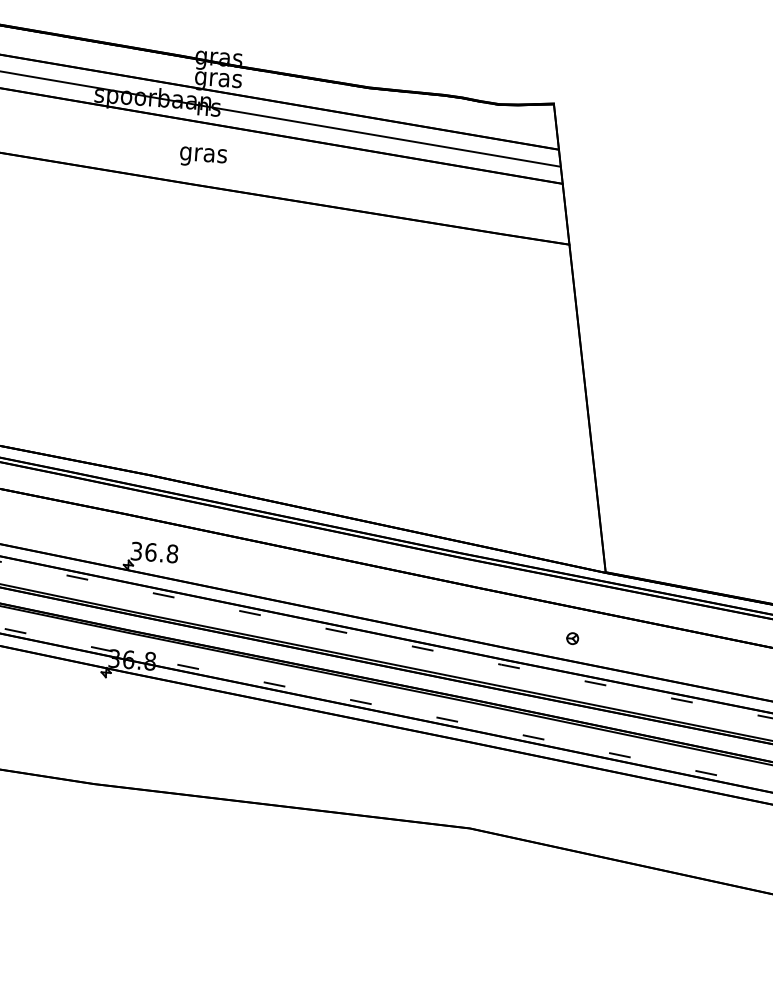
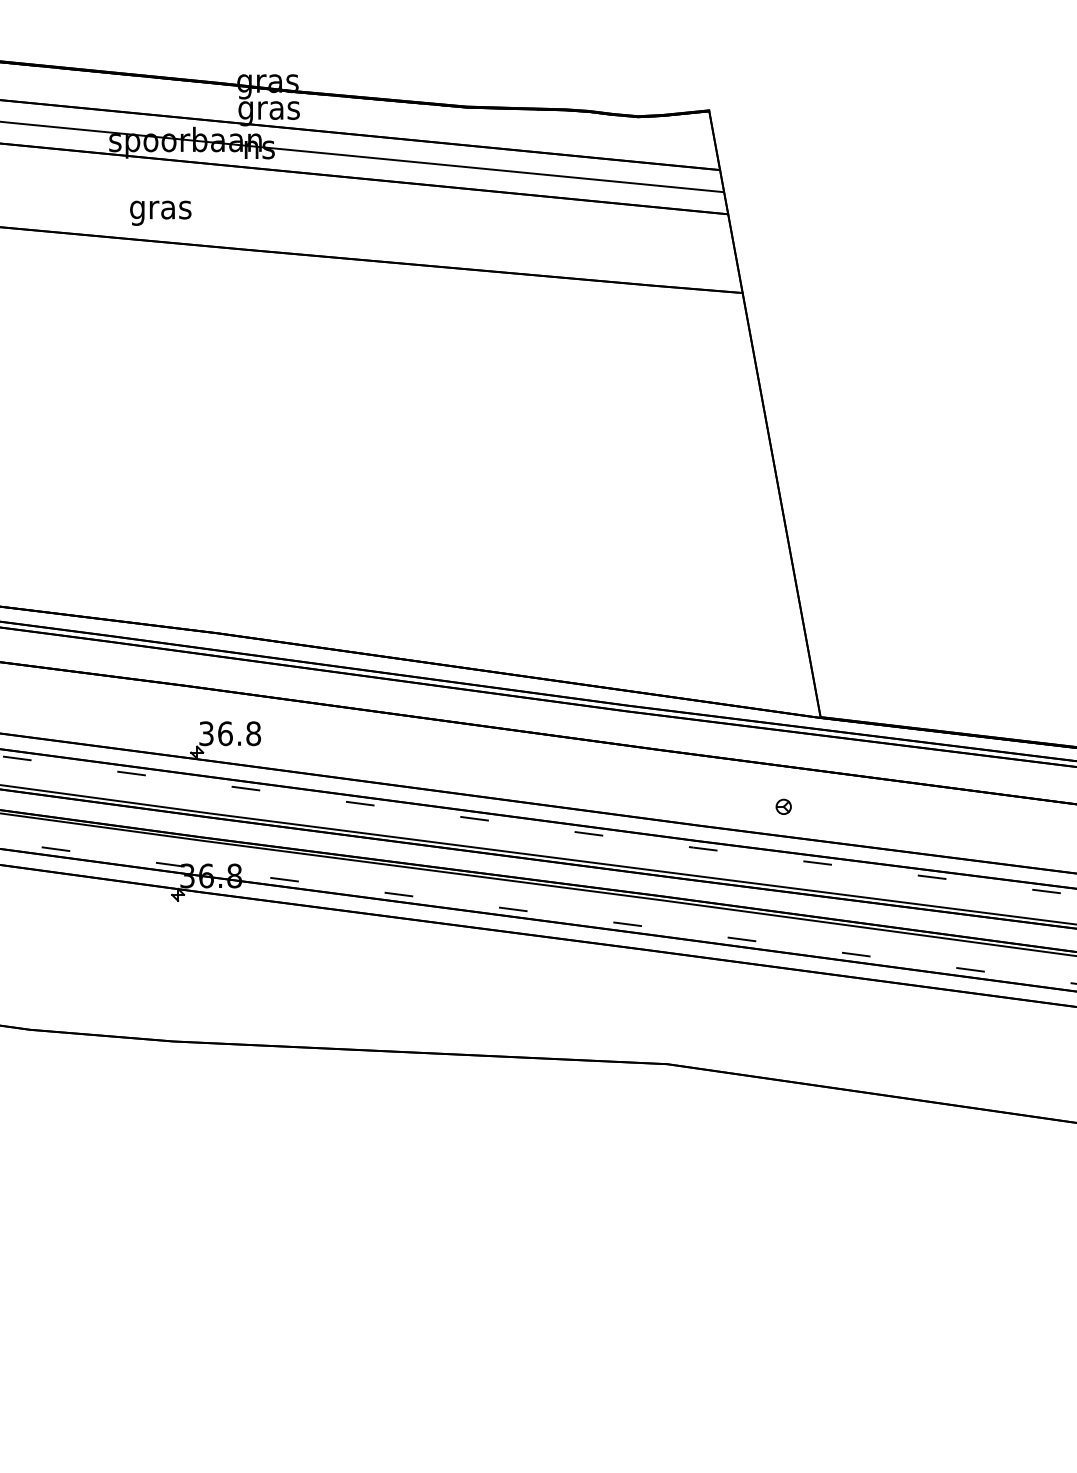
text: (203, 156) -> (160, 212), moved

